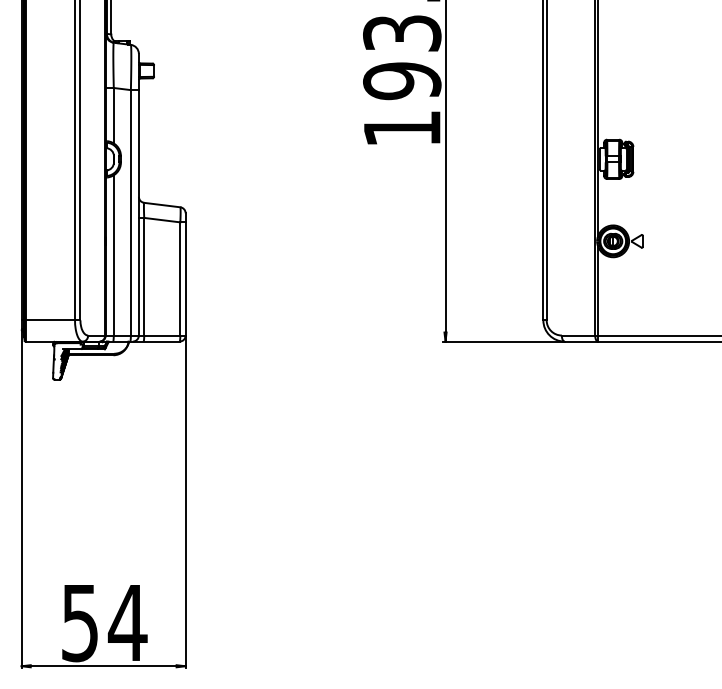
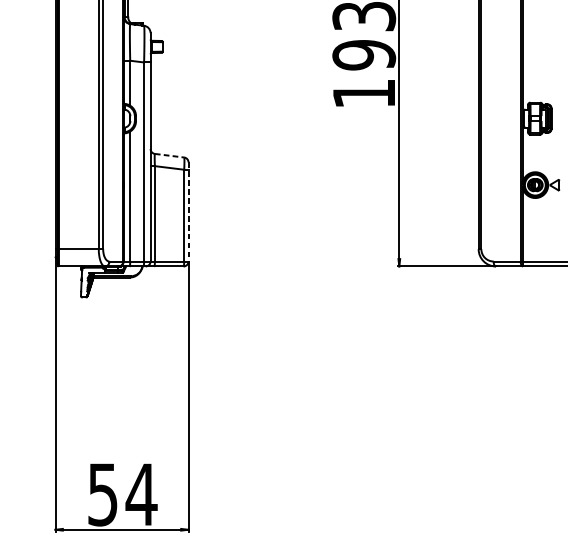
line: (162, 205) -> (169, 156), solid -> dashed
line: (185, 274) -> (188, 212), solid -> dashed

